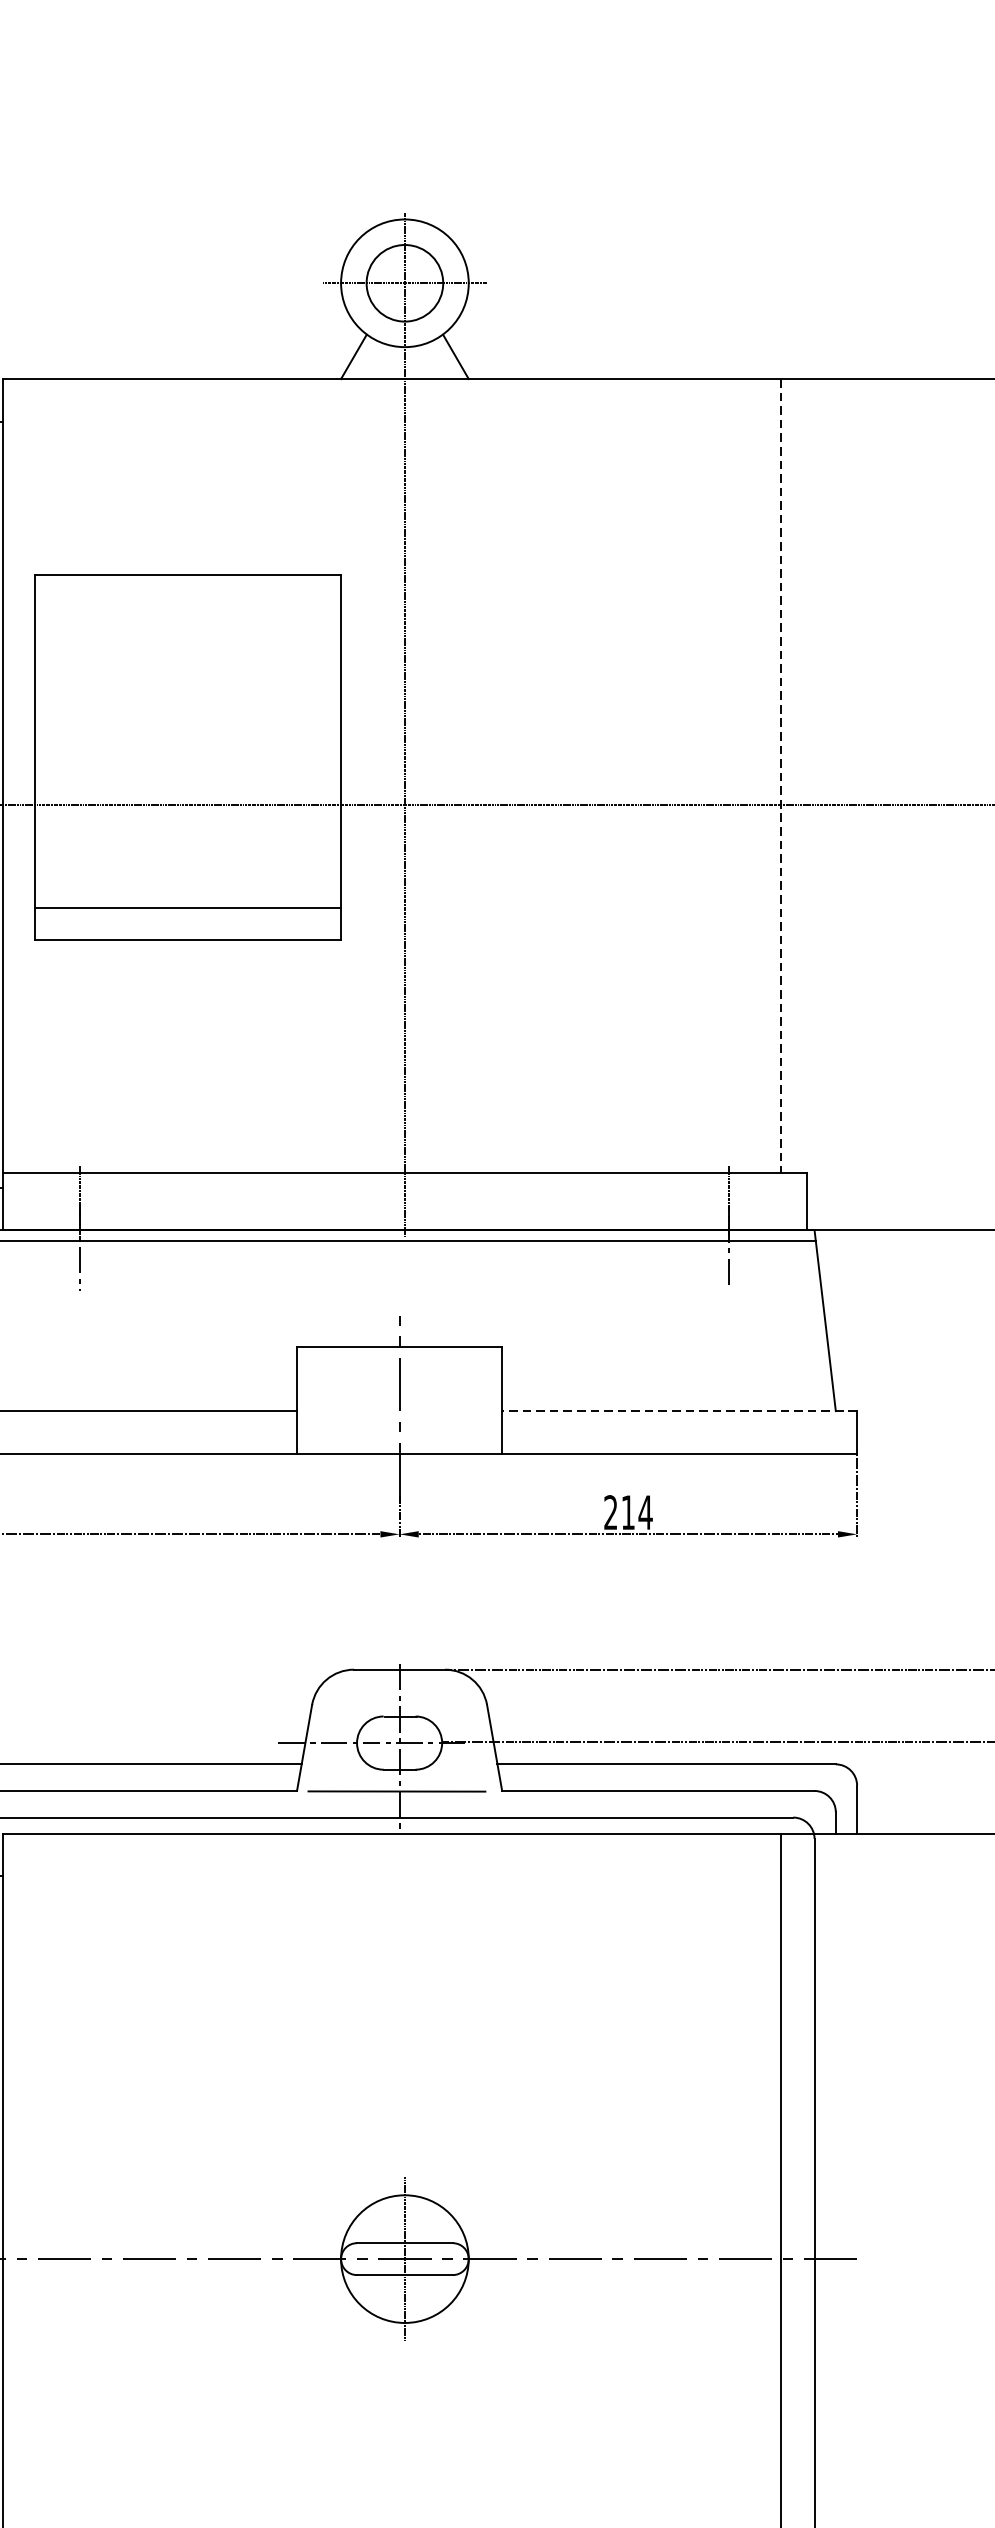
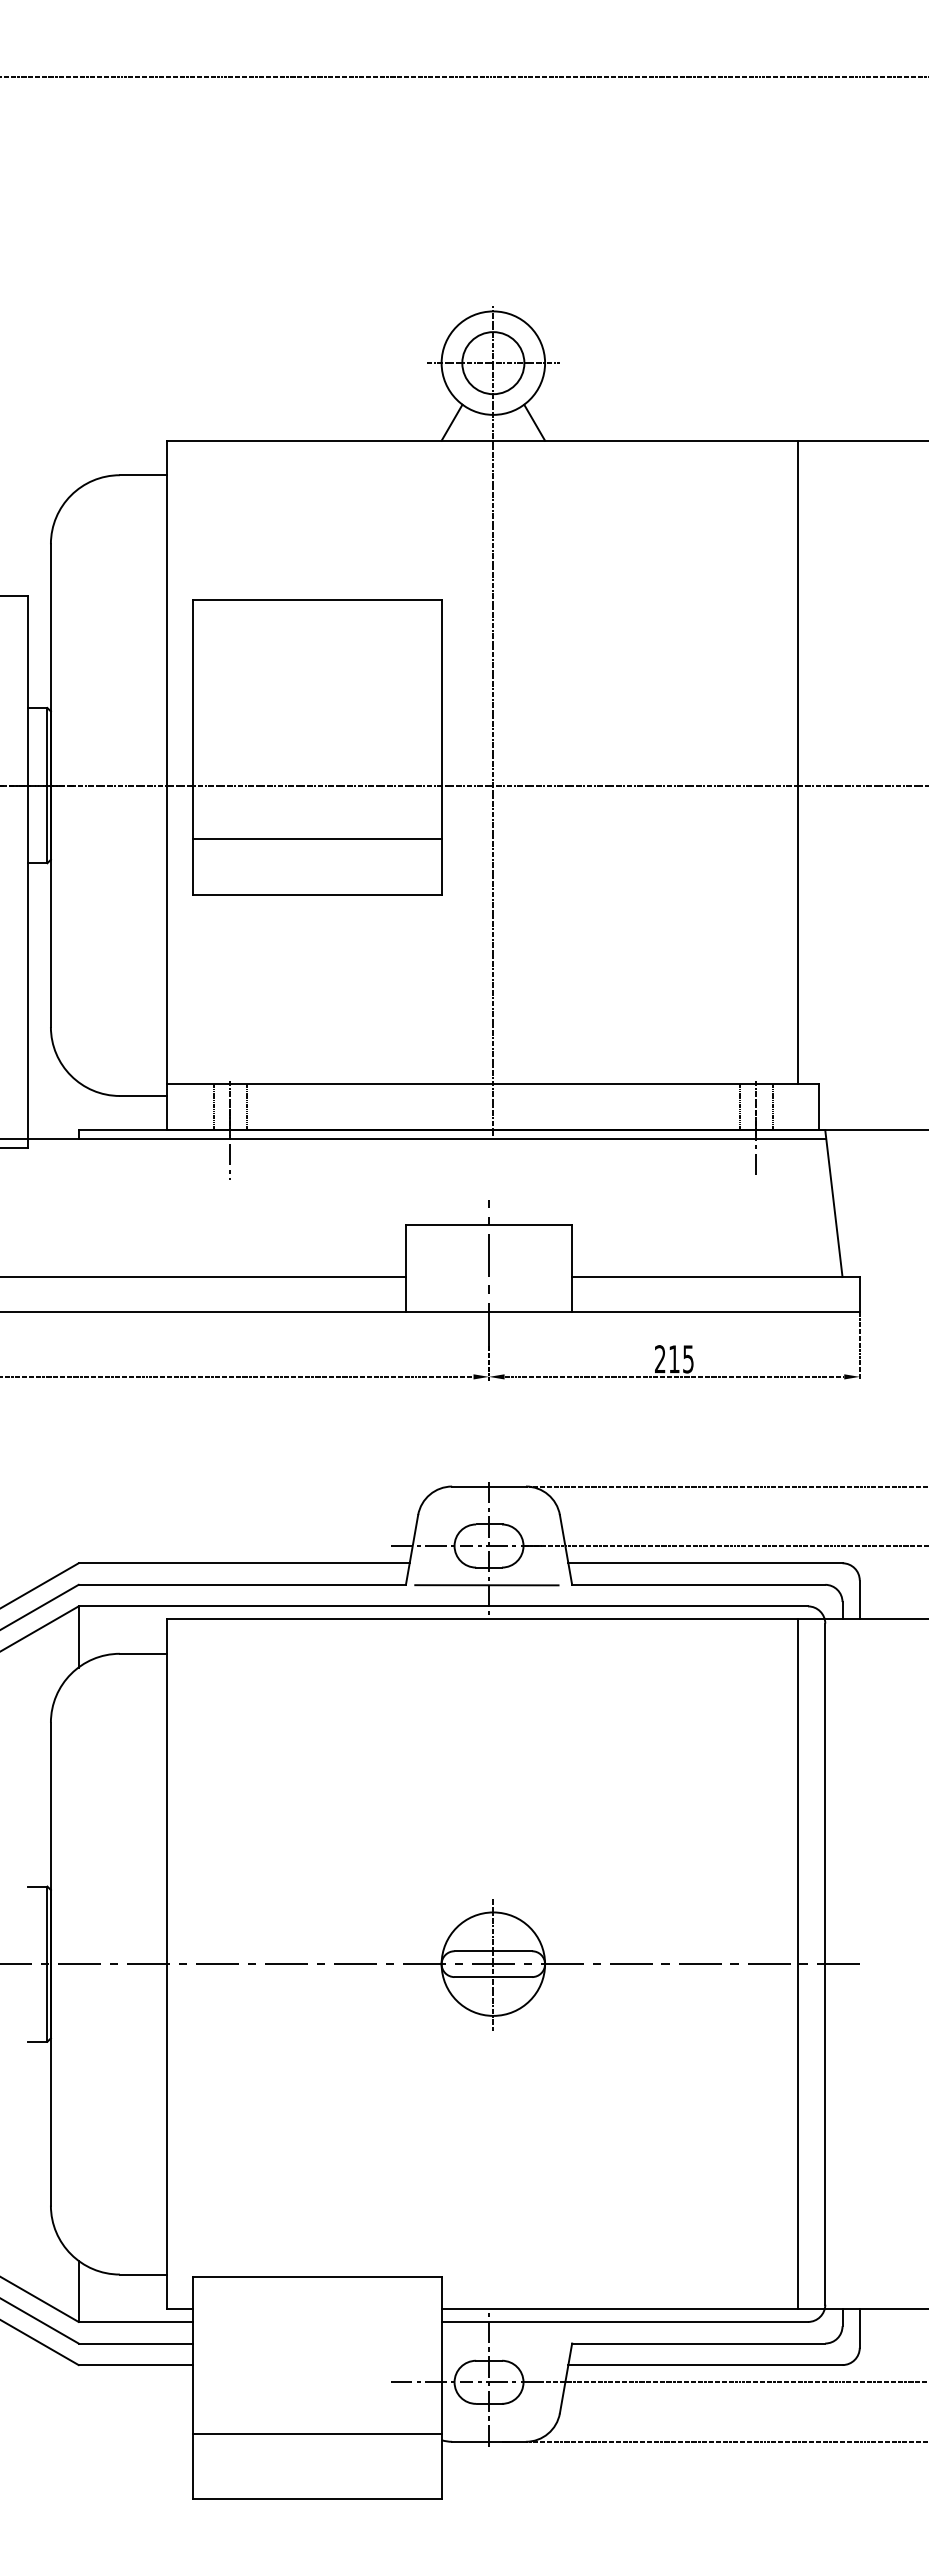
line: (781, 776) -> (798, 762), dashed -> solid
line: (187, 908) -> (317, 839), moved
line: (60, 1200) -> (214, 1106), added
line: (100, 1200) -> (246, 1106), added
line: (708, 1200) -> (739, 1106), added
line: (749, 1200) -> (772, 1106), added
line: (679, 1411) -> (715, 1277), dashed -> solid
text: (645, 1512) -> (688, 1359), 214 -> 215

